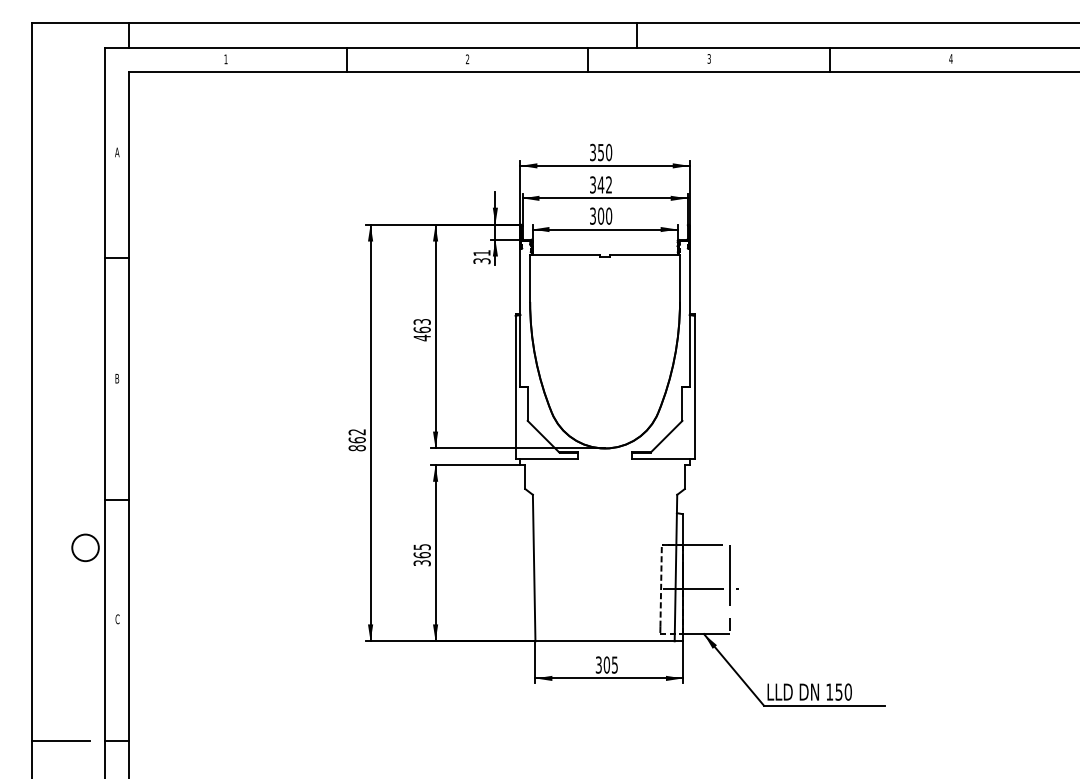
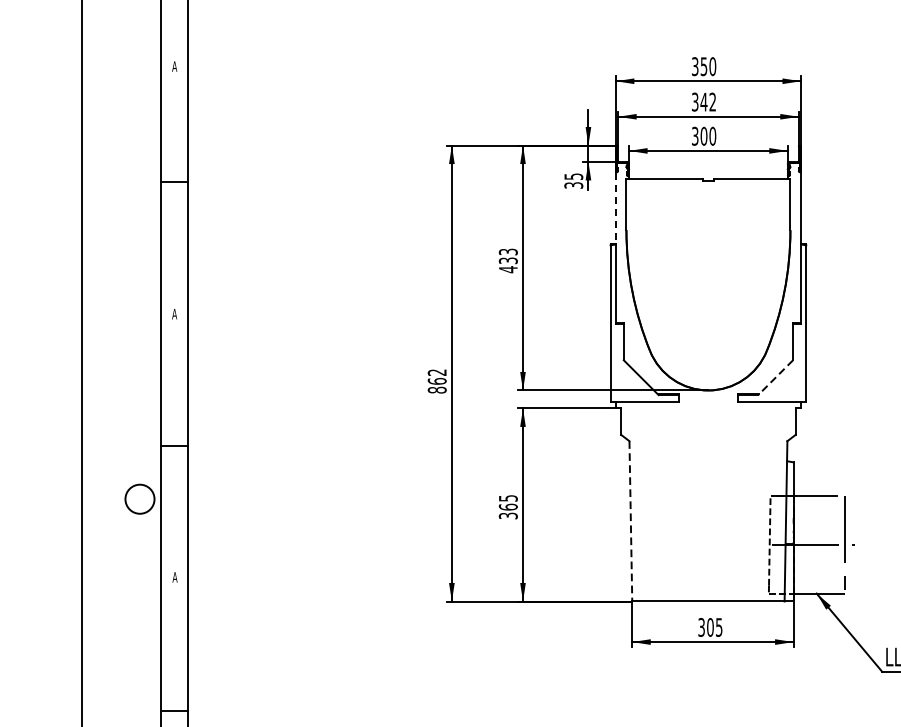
text: (481, 253) -> (573, 177), 31 -> 35
line: (520, 282) -> (615, 208), solid -> dashed
text: (421, 329) -> (507, 260), 463 -> 433
text: (117, 378) -> (174, 313), B -> A
line: (666, 437) -> (775, 378), solid -> dashed
line: (534, 568) -> (631, 521), solid -> dashed
text: (117, 619) -> (174, 577), C -> A
line: (61, 741) -> (113, 711), removed

